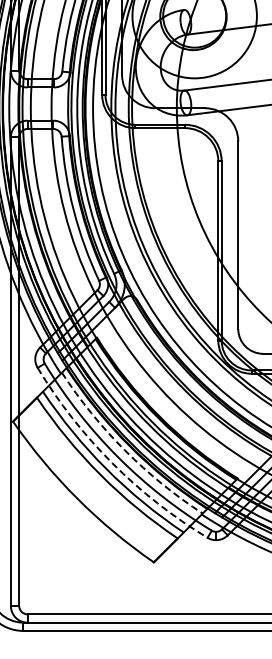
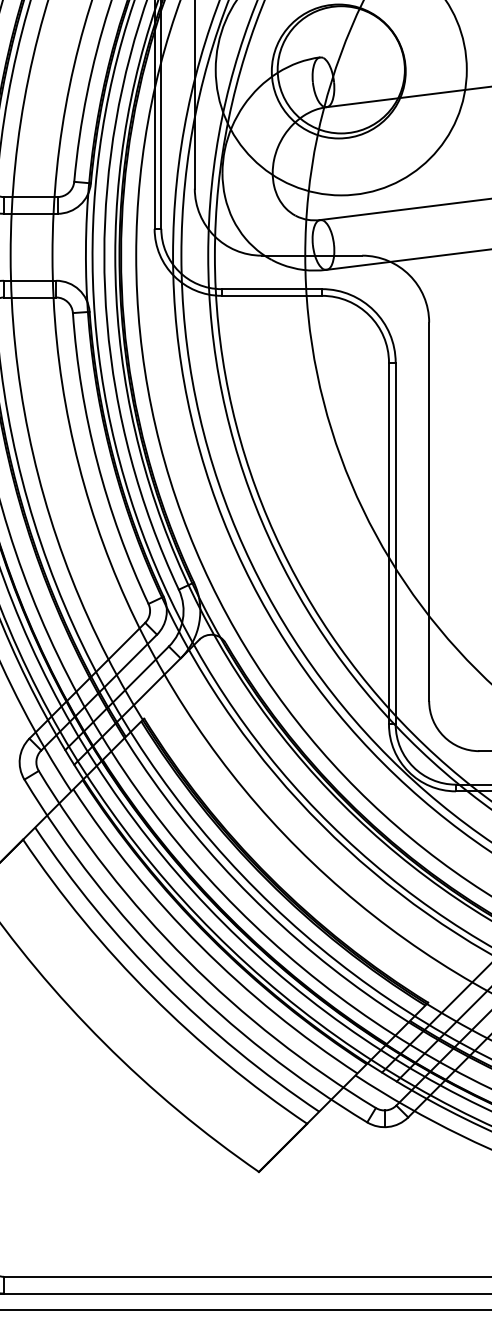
arc: (125, 450) -> (201, 946), dashed -> solid
arc: (112, 463) -> (175, 972), dashed -> solid

